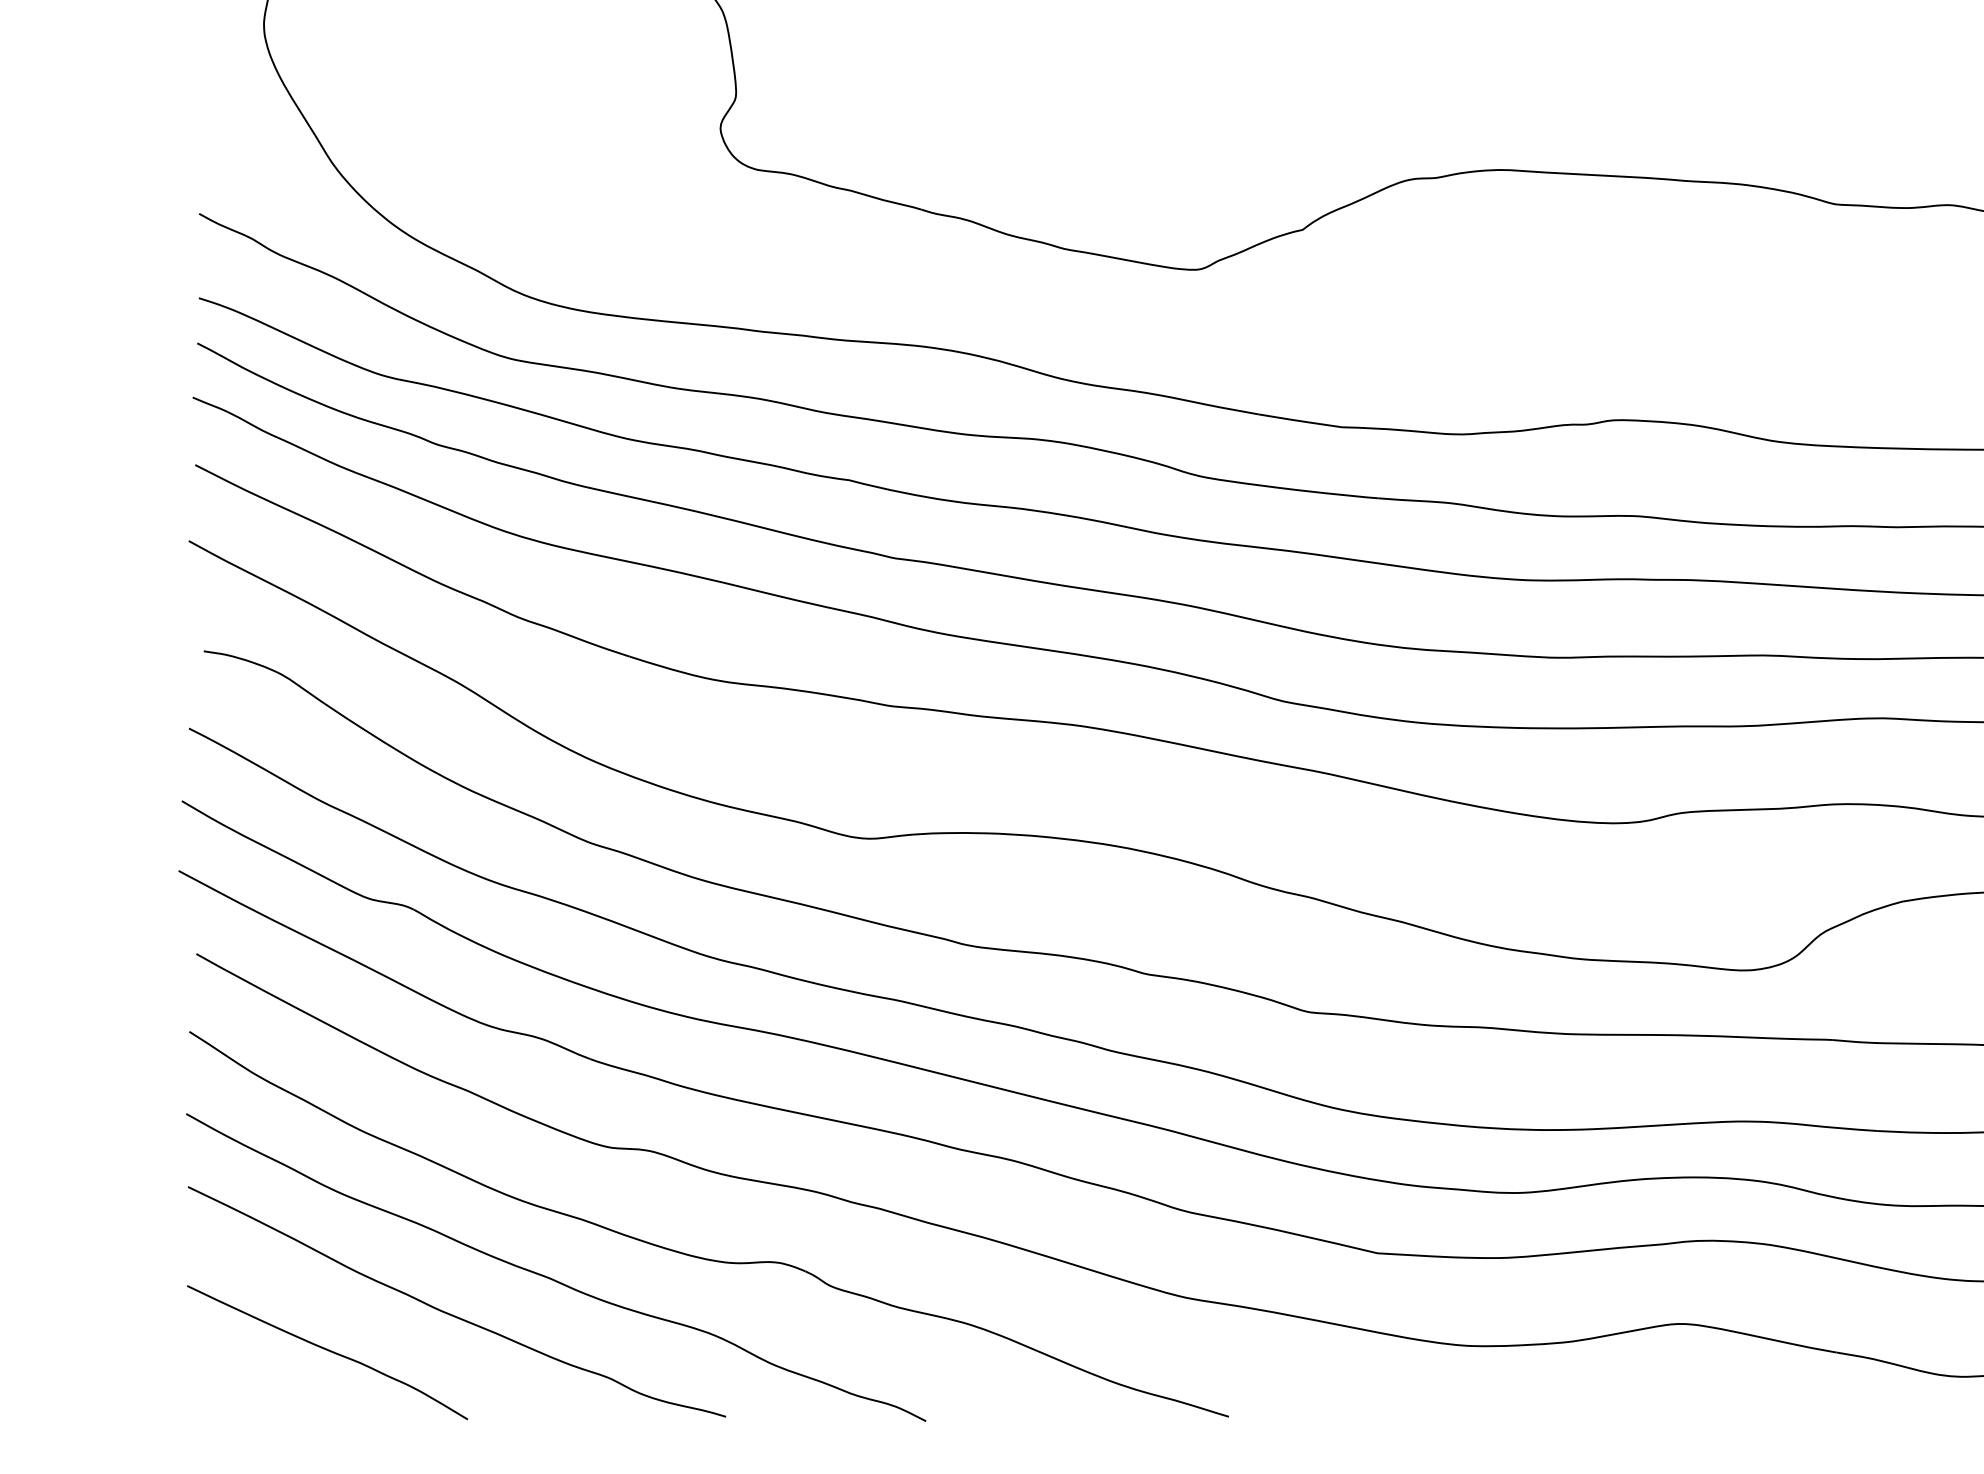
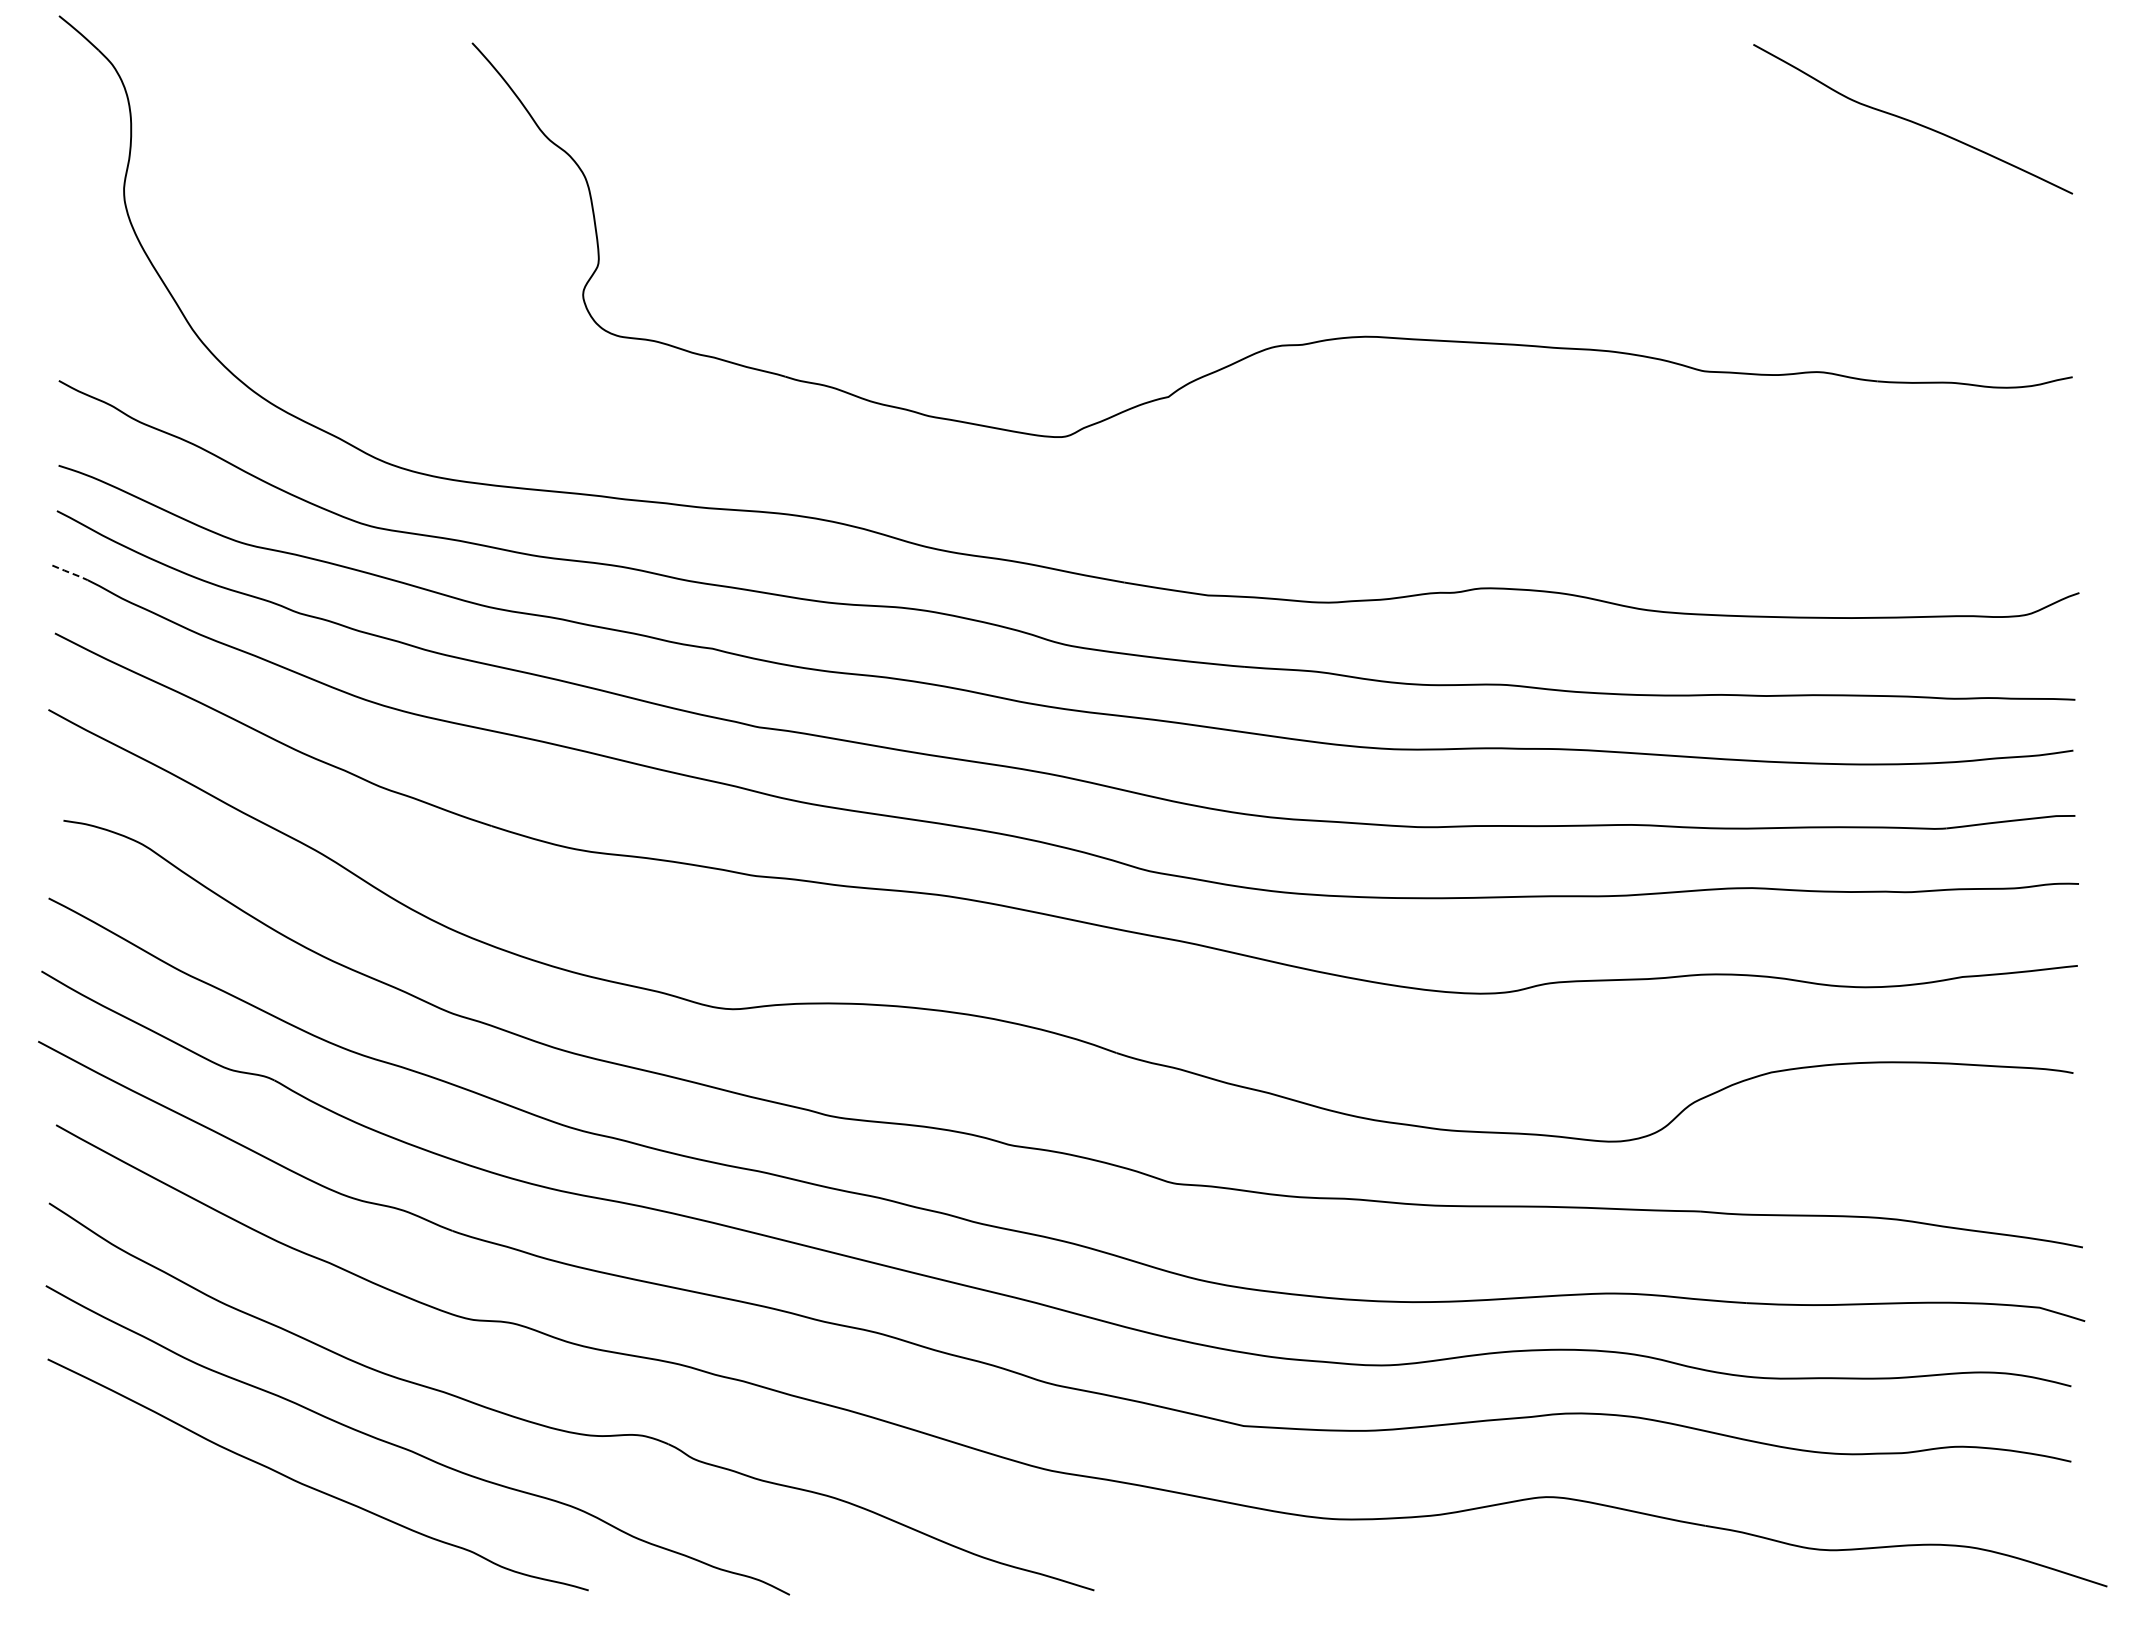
line: (210, 404) -> (70, 572), solid -> dashed
curve: (328, 1351) -> (188, 1524), removed

